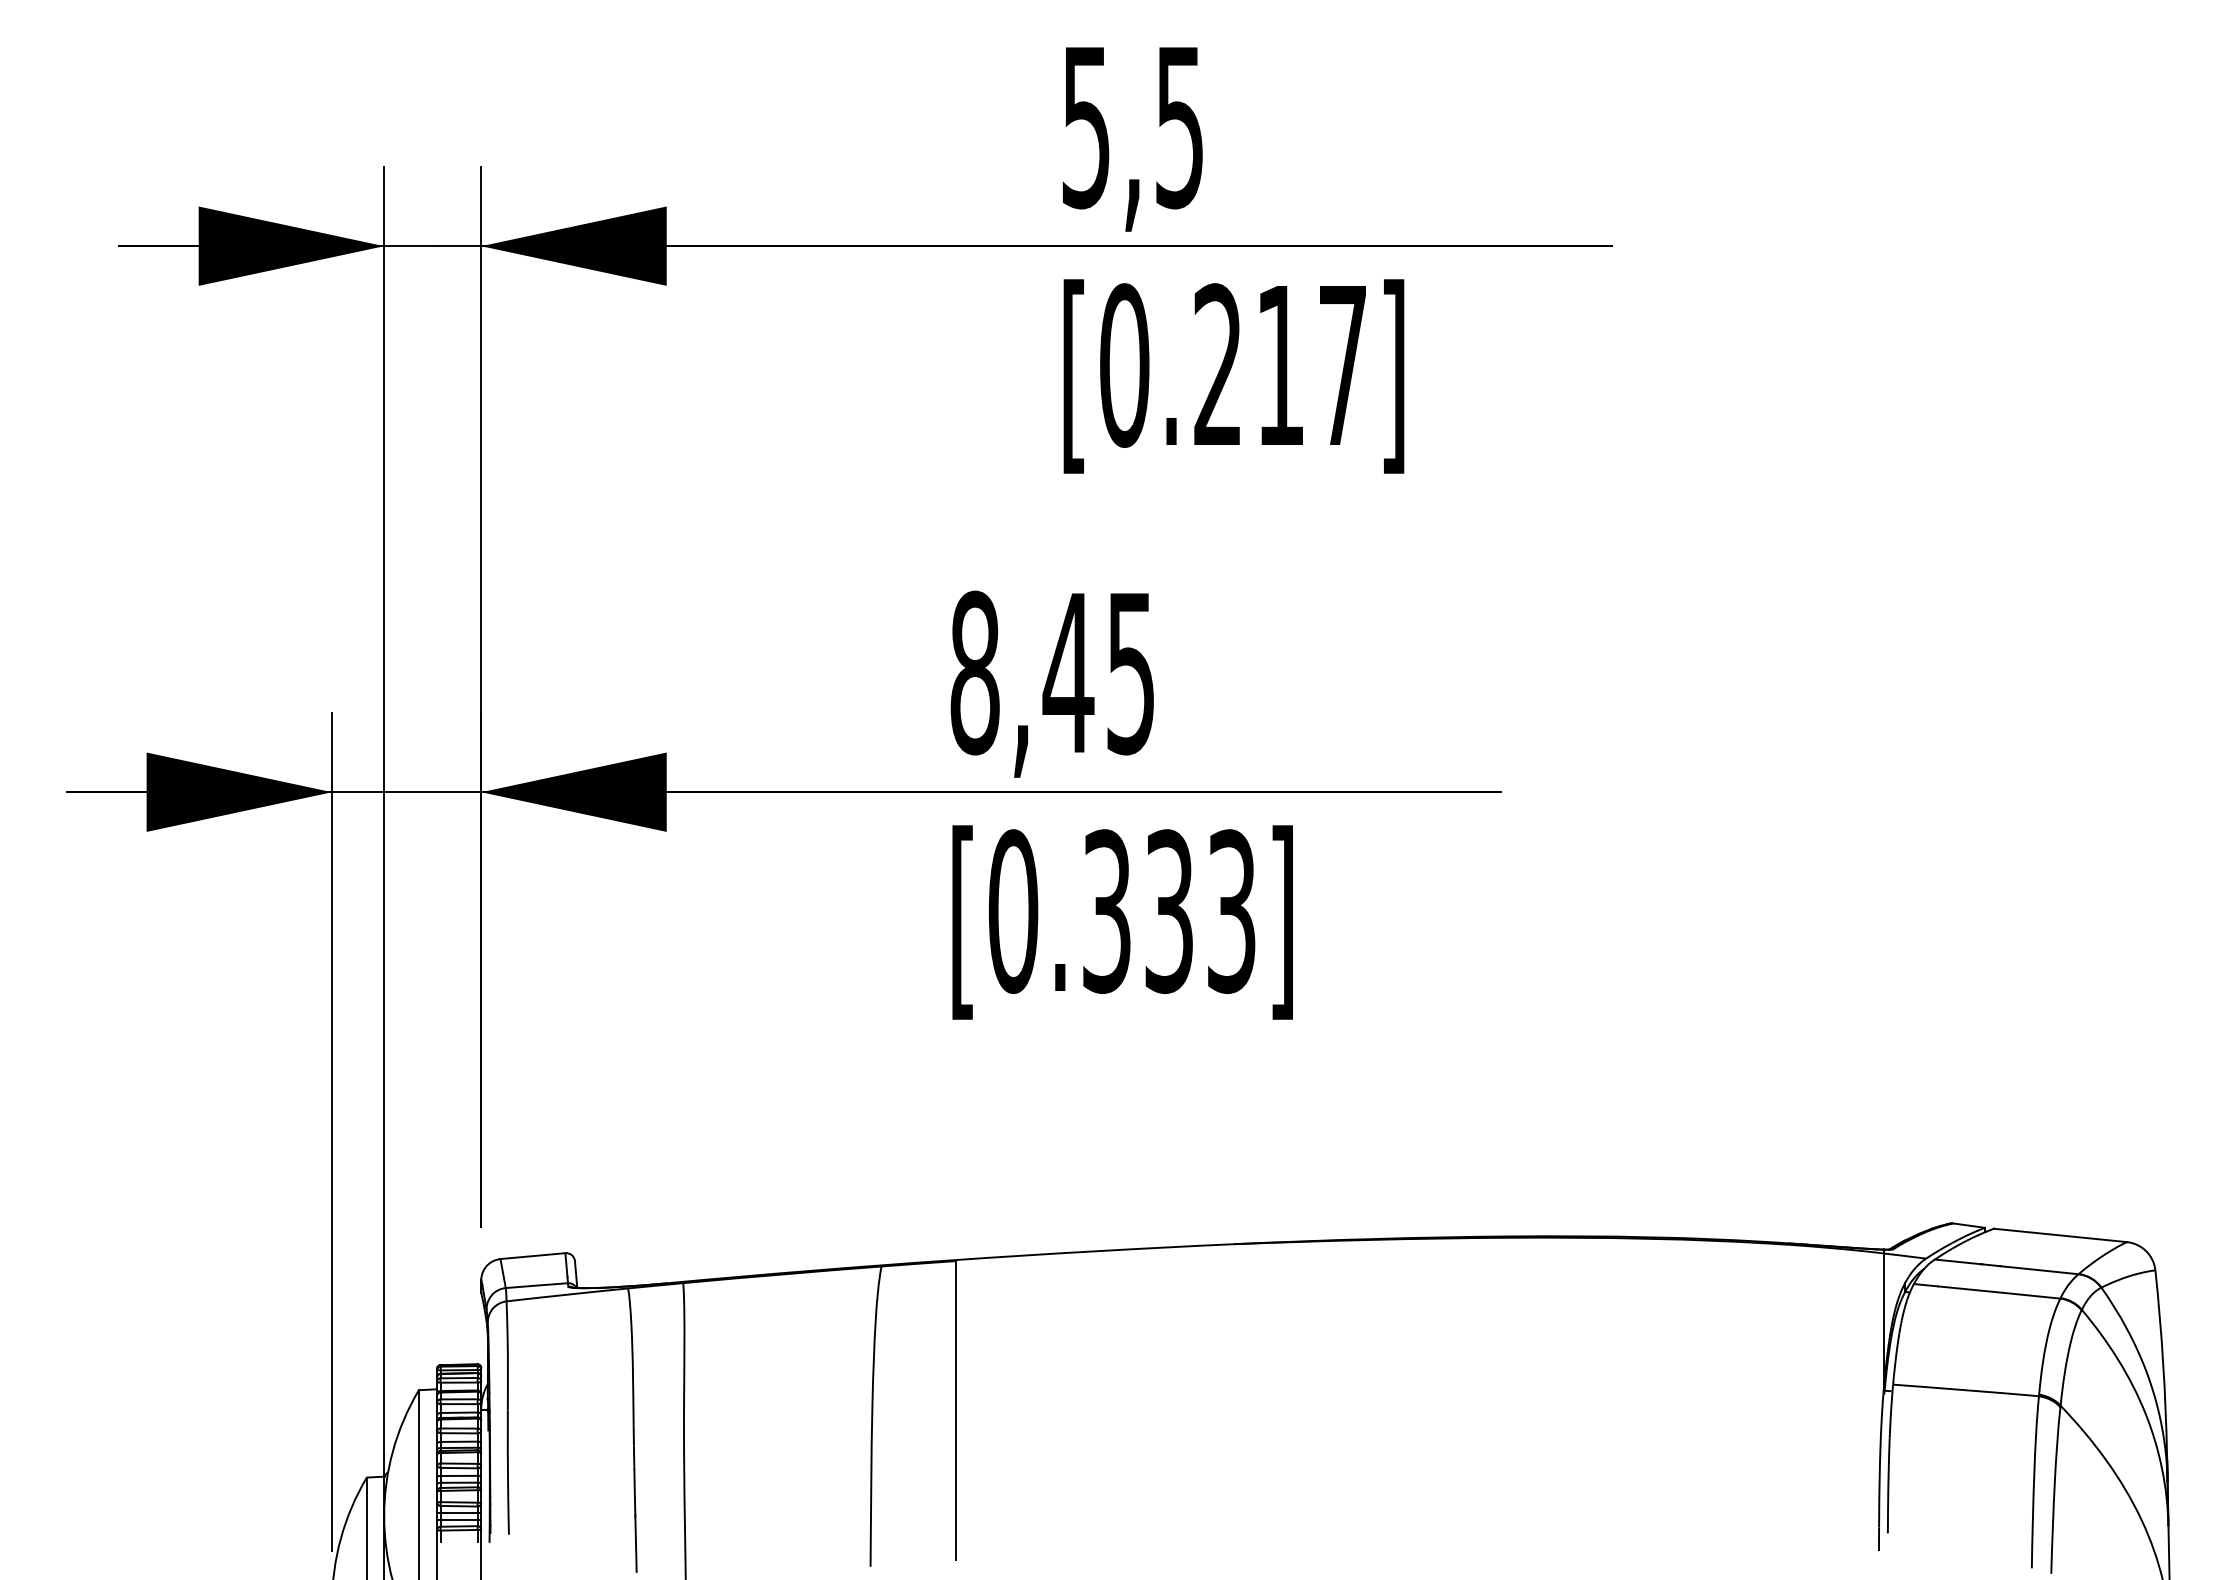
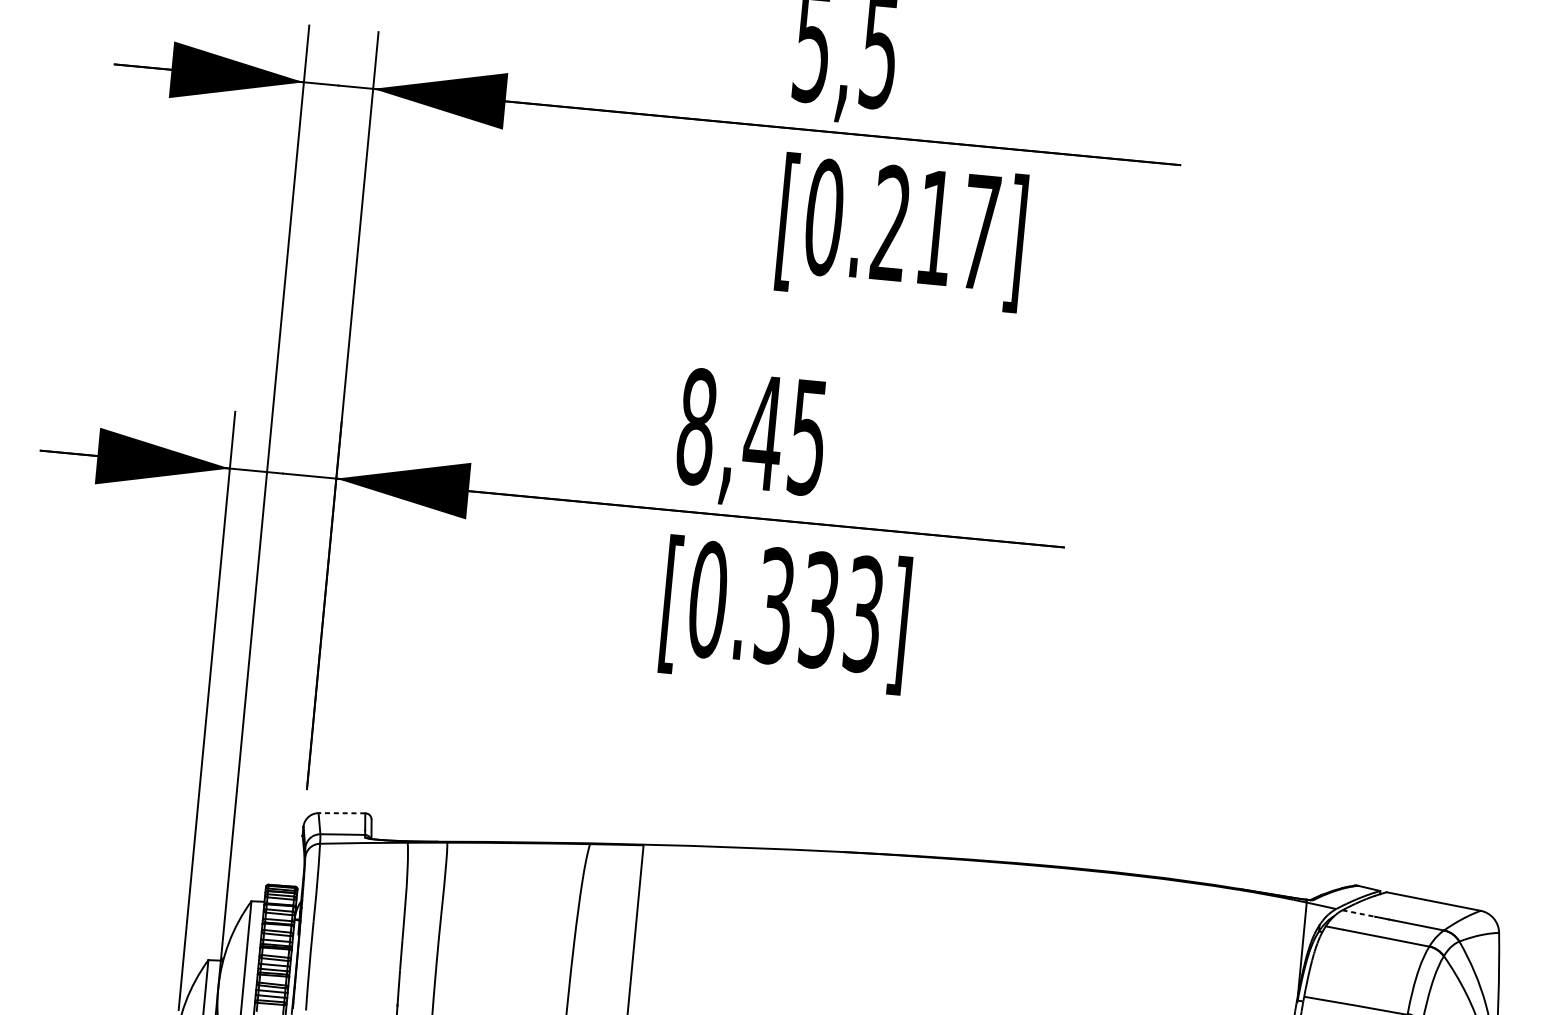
line: (532, 1256) -> (341, 813), solid -> dashed
line: (1958, 1261) -> (1359, 913), solid -> dashed

